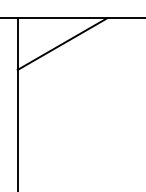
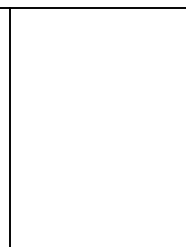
line: (62, 43) -> (69, 41), removed

